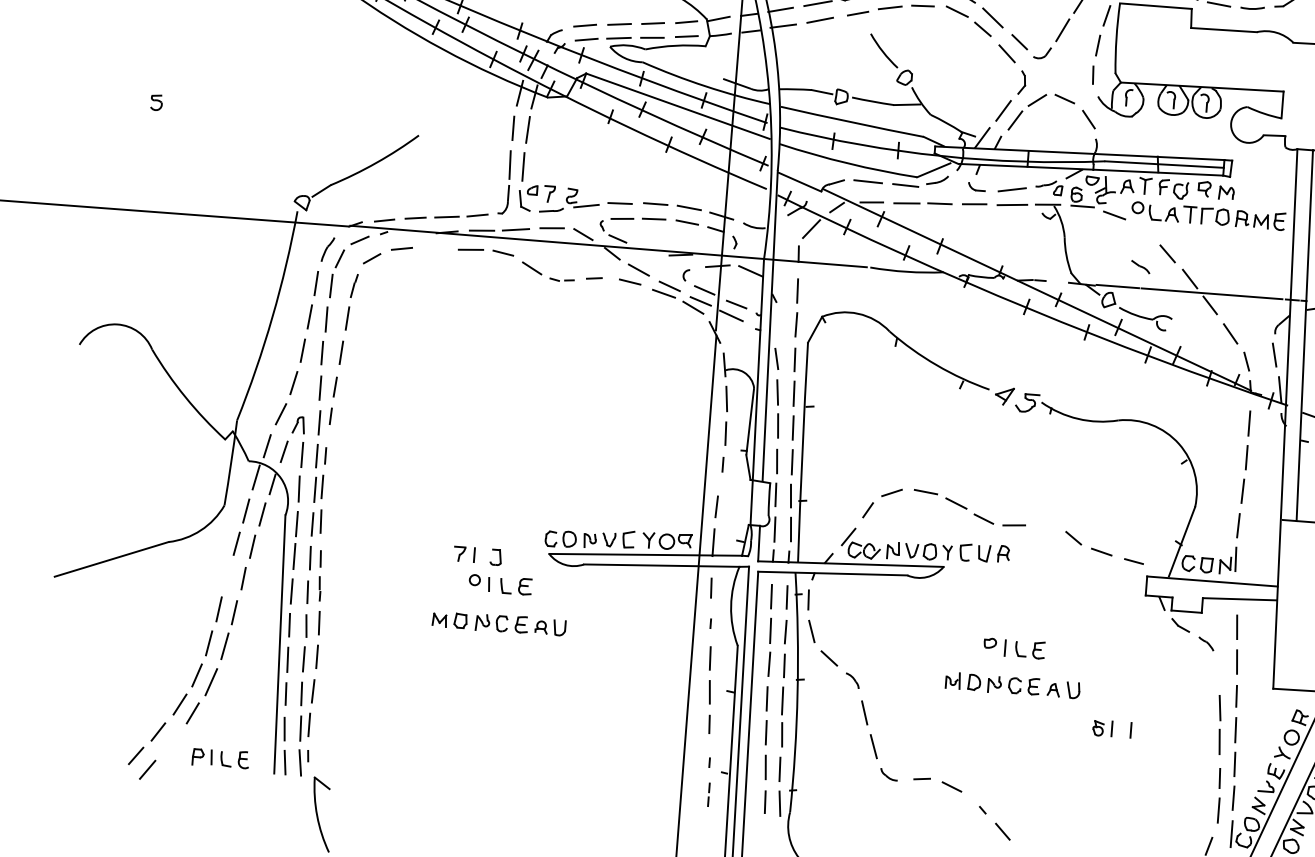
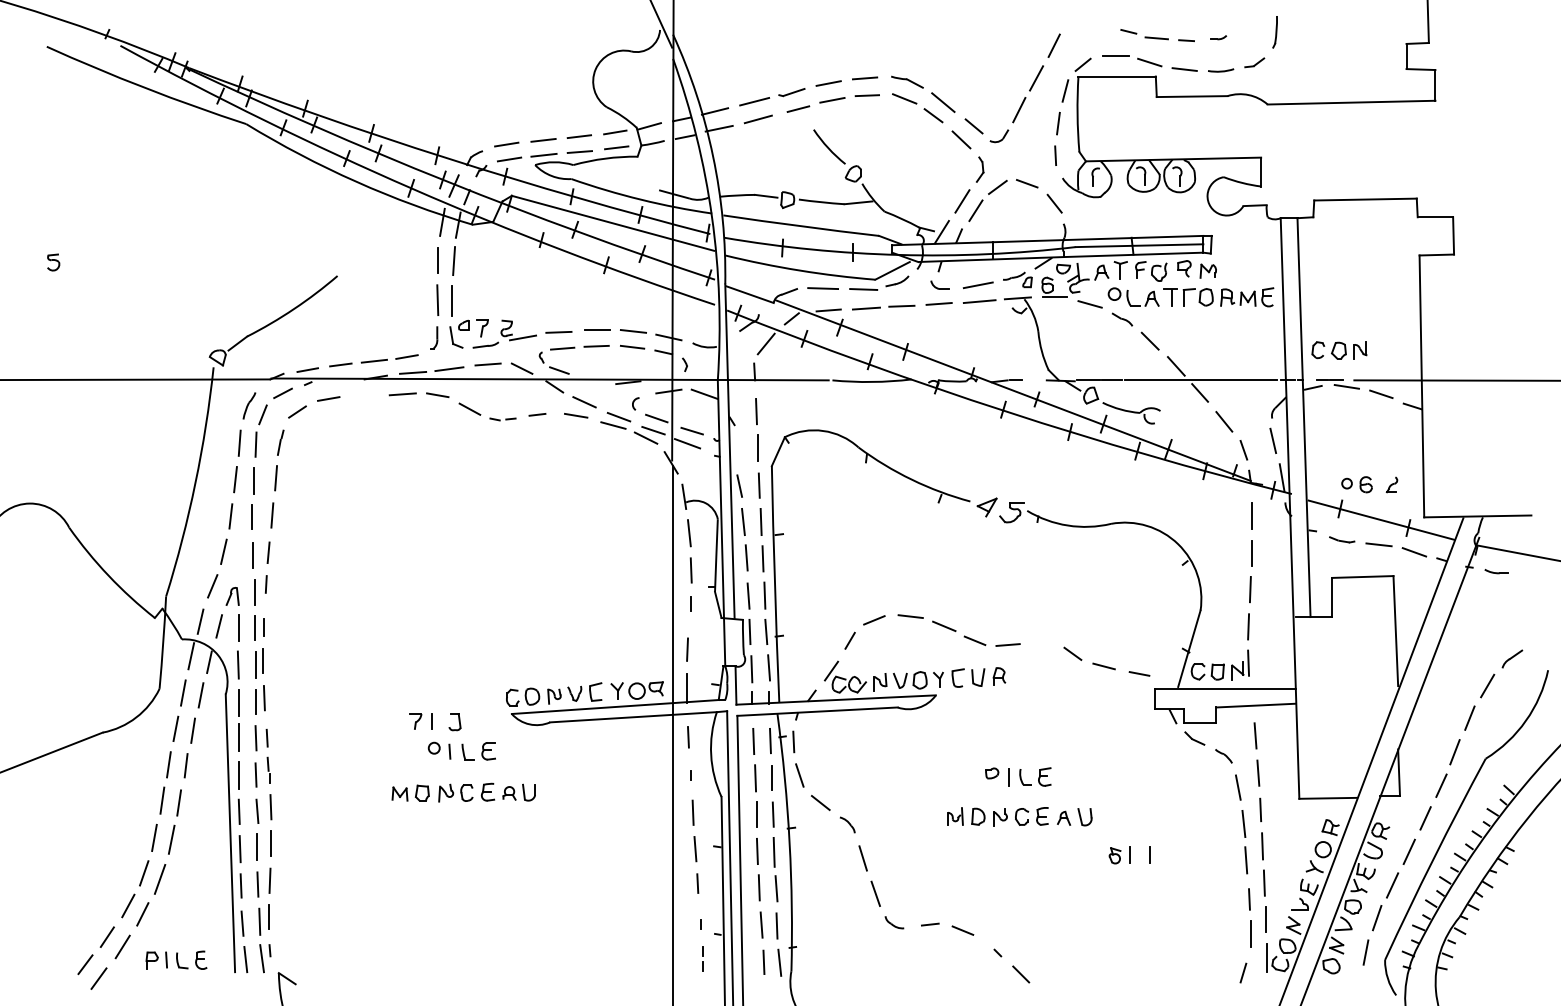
part: (504, 199) -> (434, 337), size x0.71
part: (1140, 267) -> (1122, 319), moved
line: (227, 576) -> (168, 764), added
line: (1216, 673) -> (1237, 787), added
line: (171, 741) -> (122, 946), added

